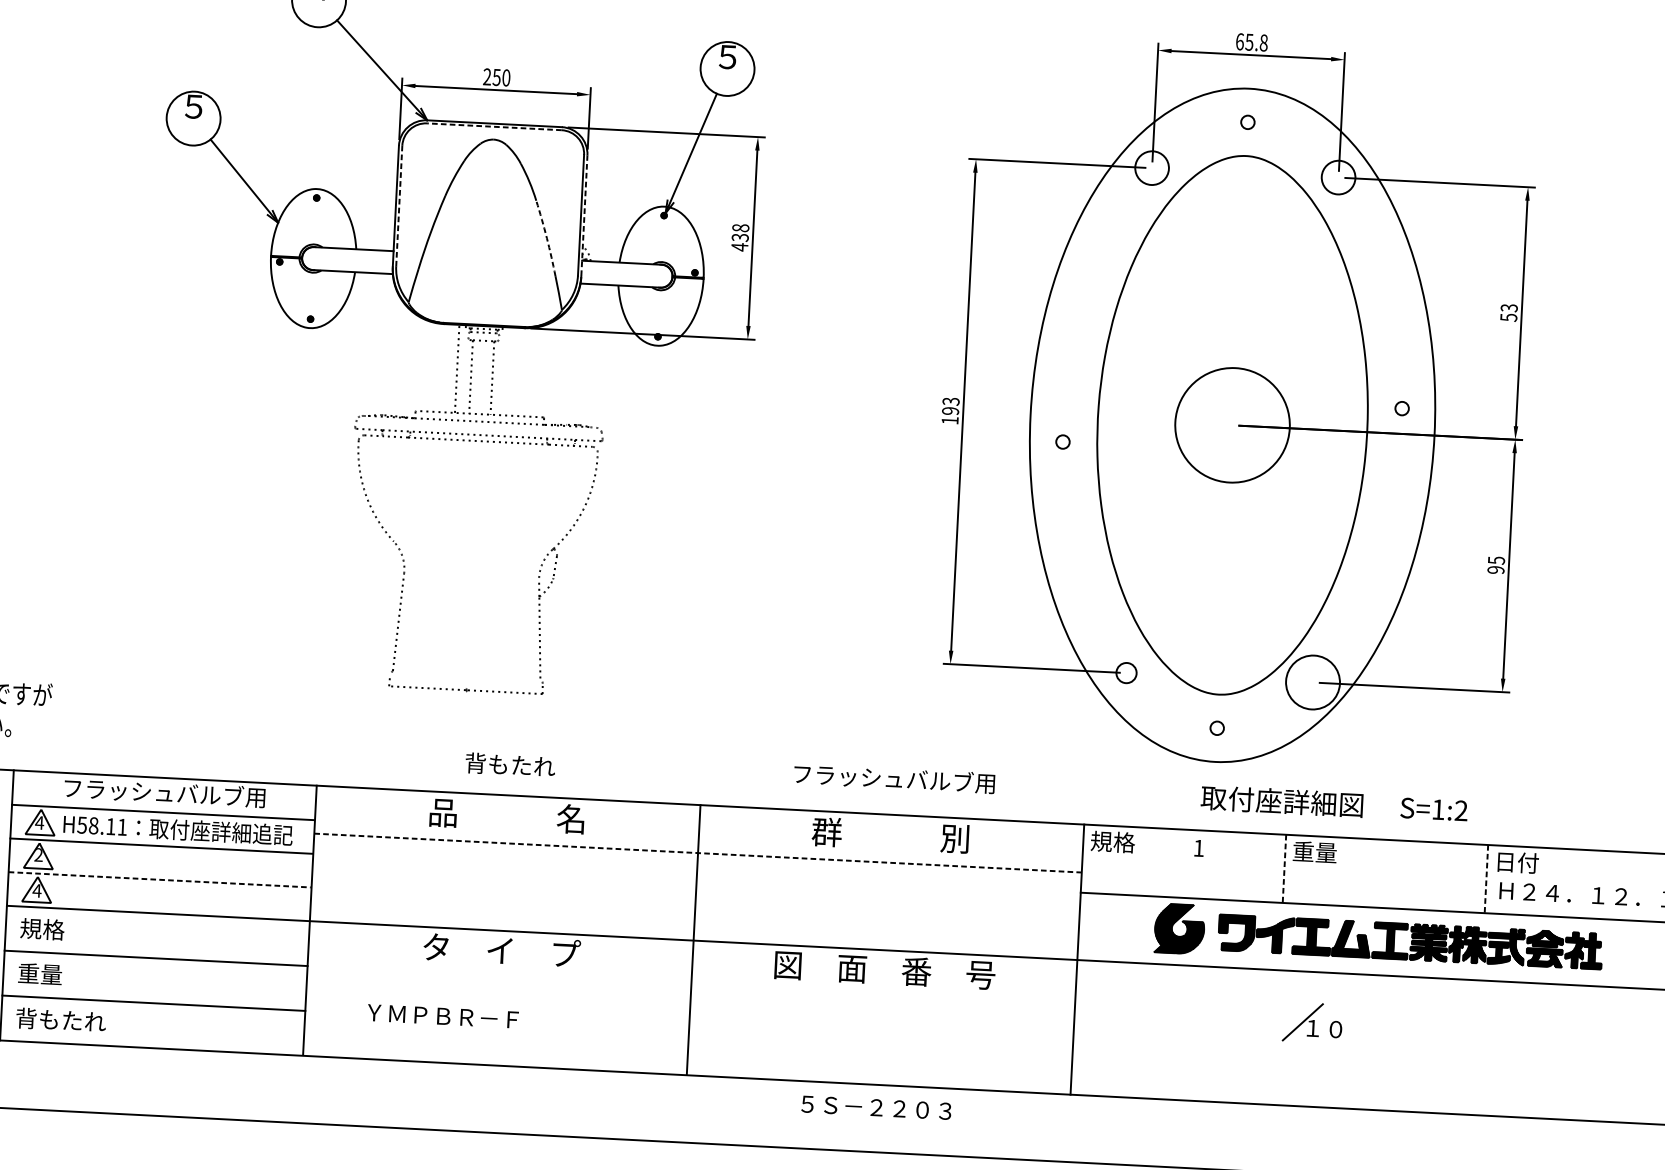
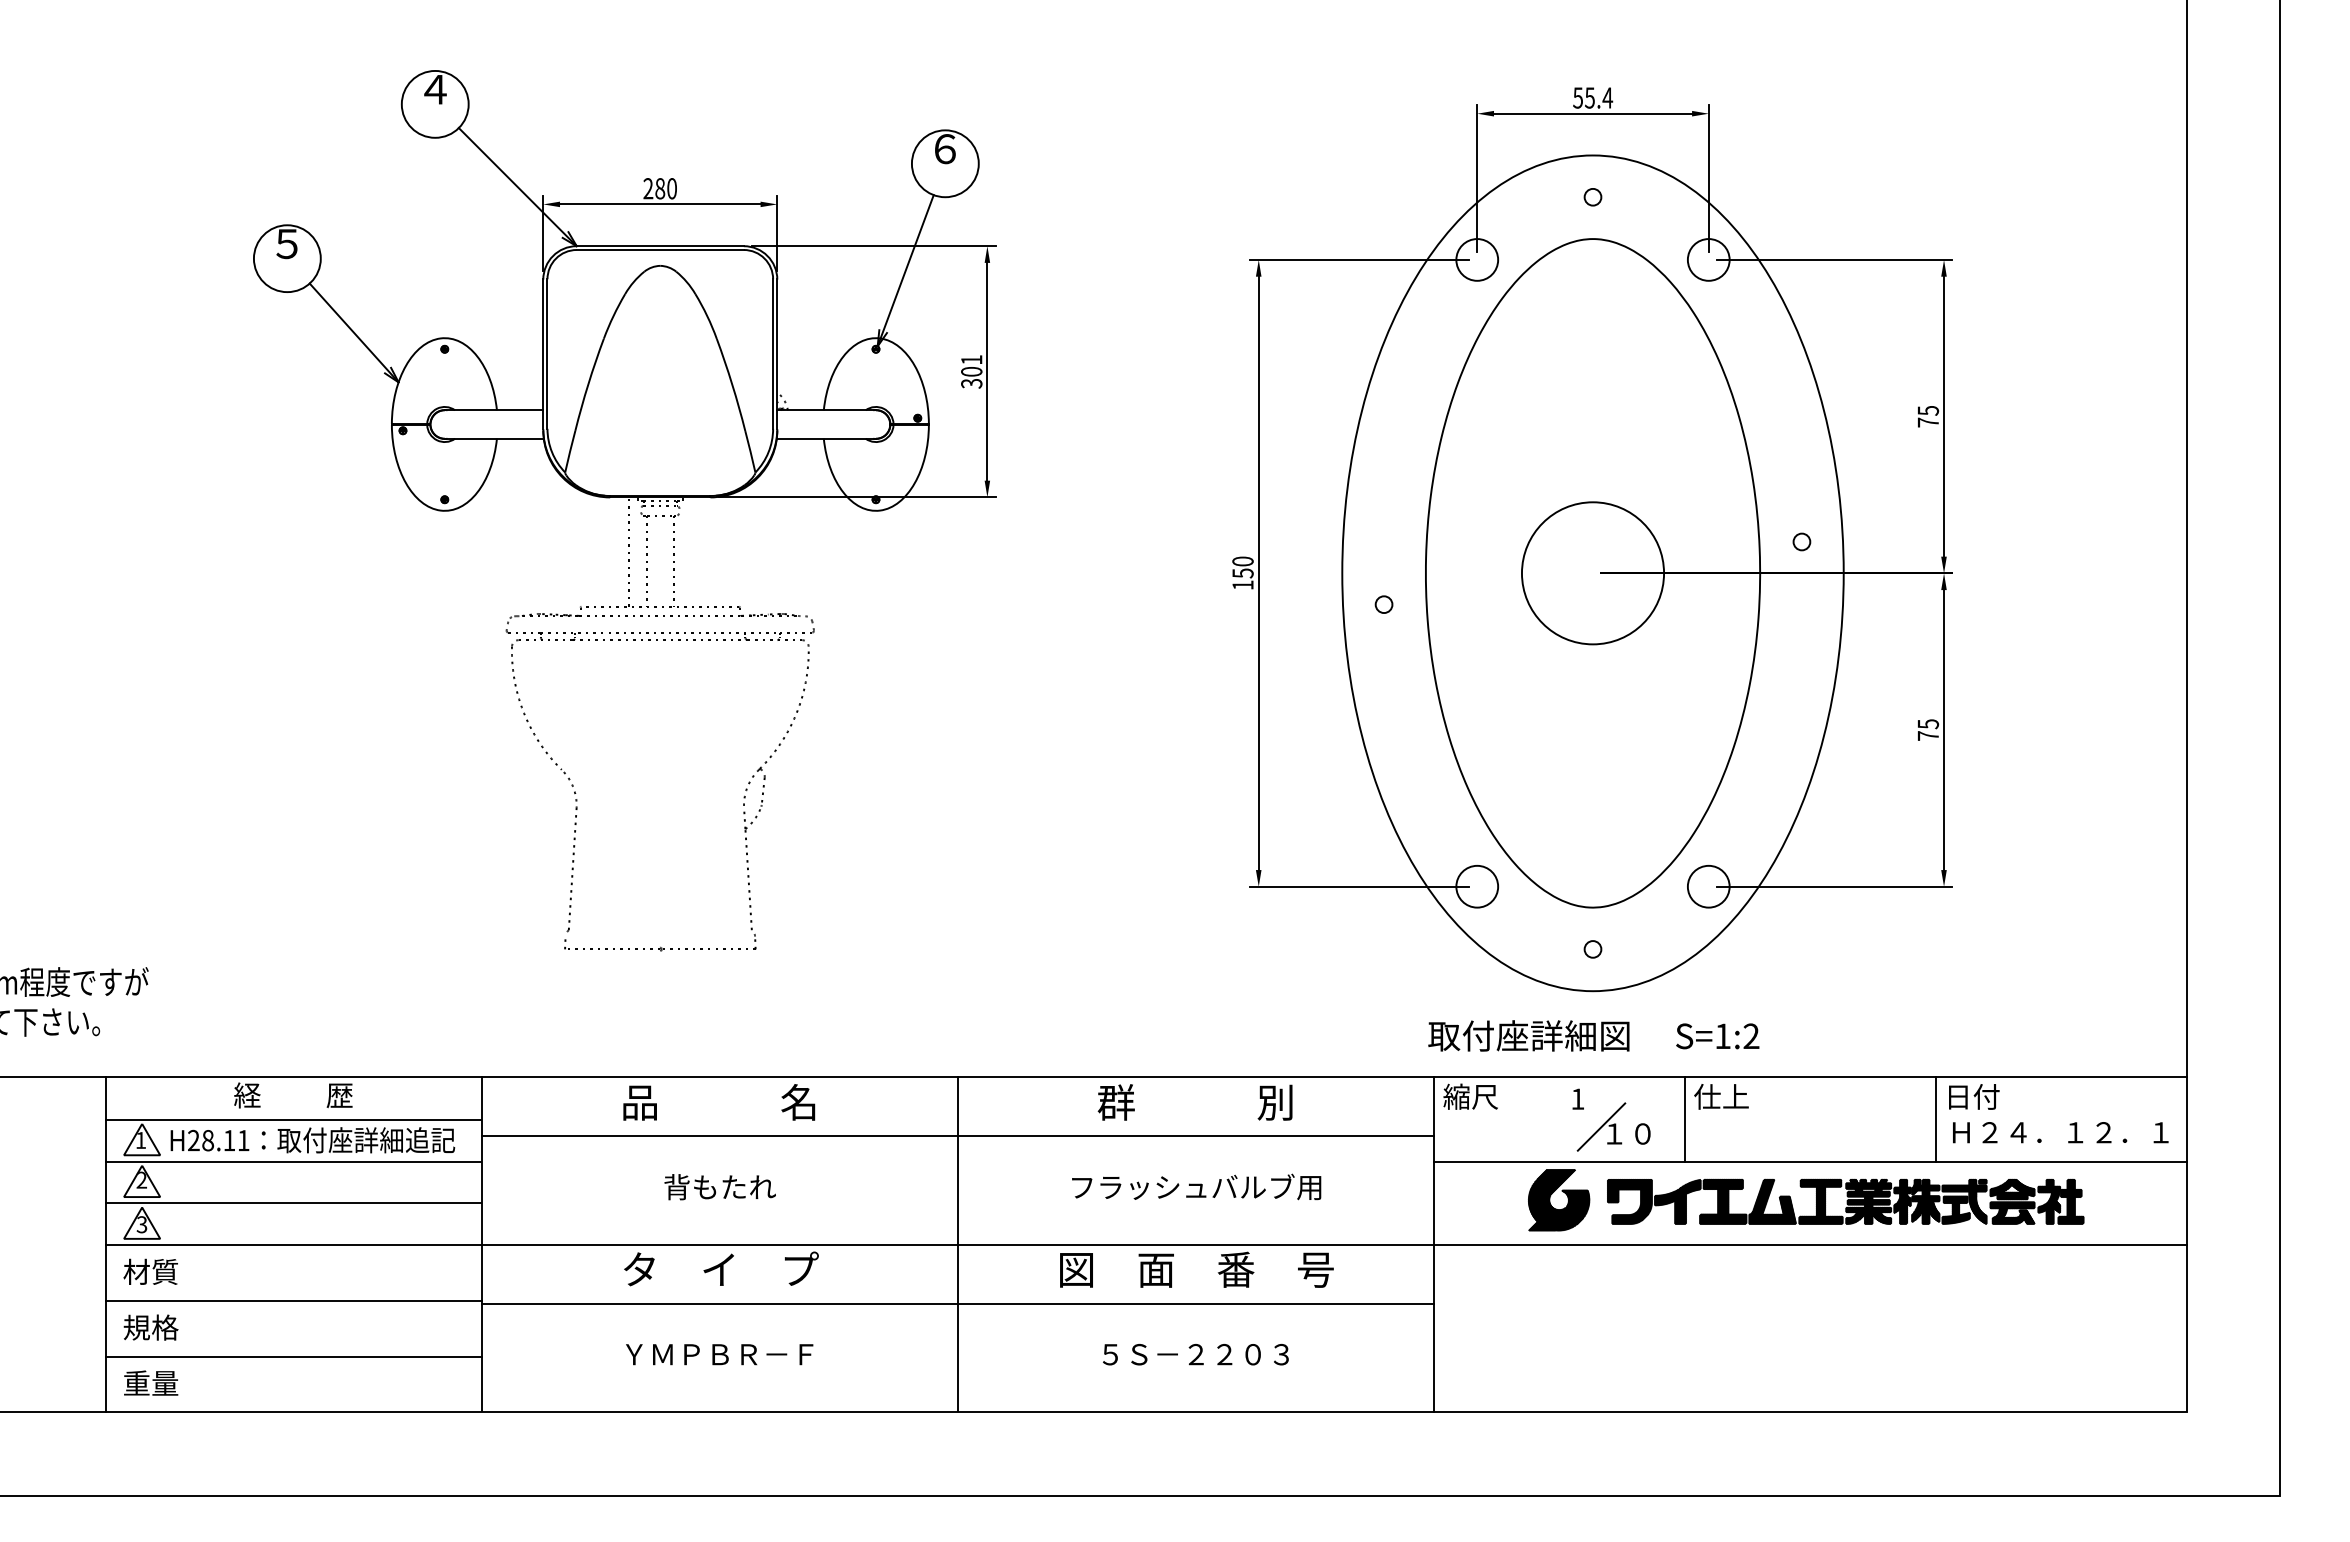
text: (1252, 42) -> (1593, 97), 65.8 -> 55.4
text: (727, 57) -> (944, 149), ５ -> ６
text: (497, 77) -> (660, 188), 250 -> 280
line: (494, 127) -> (660, 250), dashed -> solid
line: (399, 206) -> (547, 354), dashed -> solid
line: (584, 215) -> (777, 354), dashed -> solid
arc: (547, 238) -> (732, 384), dashed -> solid
text: (740, 238) -> (971, 372), 438 -> 301
text: (1509, 312) -> (1928, 416), 53 -> 75
text: (950, 406) -> (1242, 567), 193 -> 150
text: (1496, 569) -> (1928, 735), 95 -> 75
circle: (1126, 672) -> (1477, 886), size x1.67
circle: (1312, 682) -> (1708, 886), size x0.62
text: (509, 765) -> (719, 1187), moved
text: (894, 778) -> (1196, 1186), moved
text: (164, 792) -> (293, 1095), フラッシュバルブ用 -> 経          歴
text: (1334, 803) -> (1593, 1035), moved
text: (39, 822) -> (140, 1140), 4 -> 1
text: (82, 825) -> (193, 1140), H58.11 -> H28.11
text: (1112, 841) -> (1470, 1096), 規格 -> 縮尺
text: (1314, 852) -> (1721, 1096), 重量 -> 仕上
line: (698, 853) -> (958, 1136), dashed -> solid
line: (1284, 869) -> (1685, 1119), dashed -> solid
line: (160, 879) -> (293, 1203), dashed -> solid
line: (1486, 879) -> (1935, 1119), dashed -> solid
text: (36, 890) -> (141, 1224), 4 -> 3
text: (42, 928) -> (150, 1271), 規格 -> 材質
text: (39, 974) -> (150, 1327), 重量 -> 規格
line: (690, 987) -> (957, 1303), added
text: (443, 1016) -> (719, 1354), moved
text: (60, 1020) -> (179, 1383), 背もたれ -> 重量
part: (1312, 1022) -> (1613, 1126), moved
text: (876, 1107) -> (1195, 1354), moved

